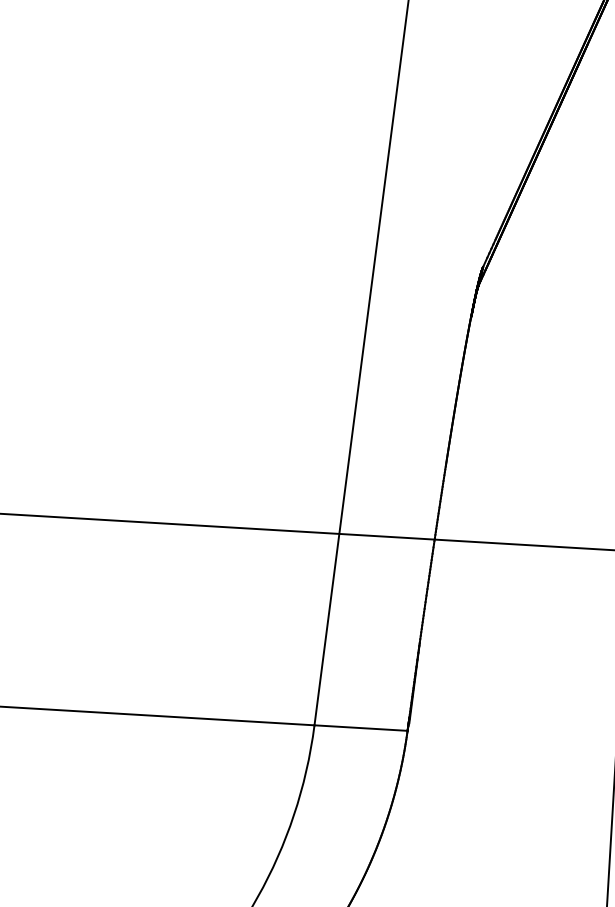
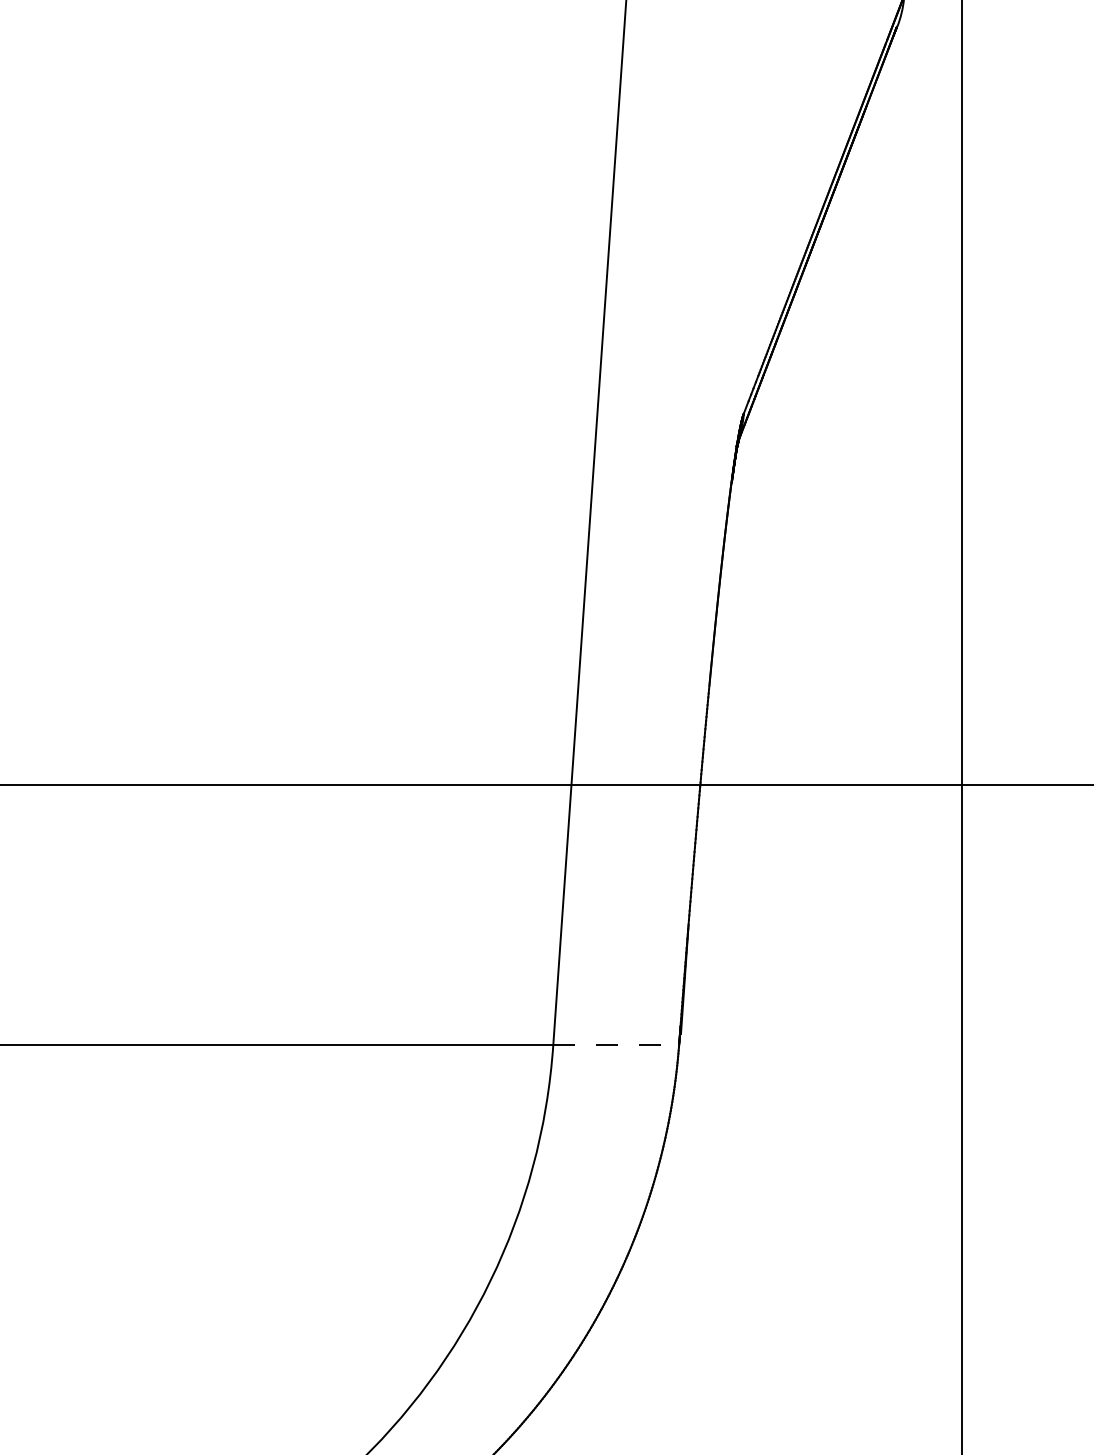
line: (361, 728) -> (616, 1044), solid -> dashed

